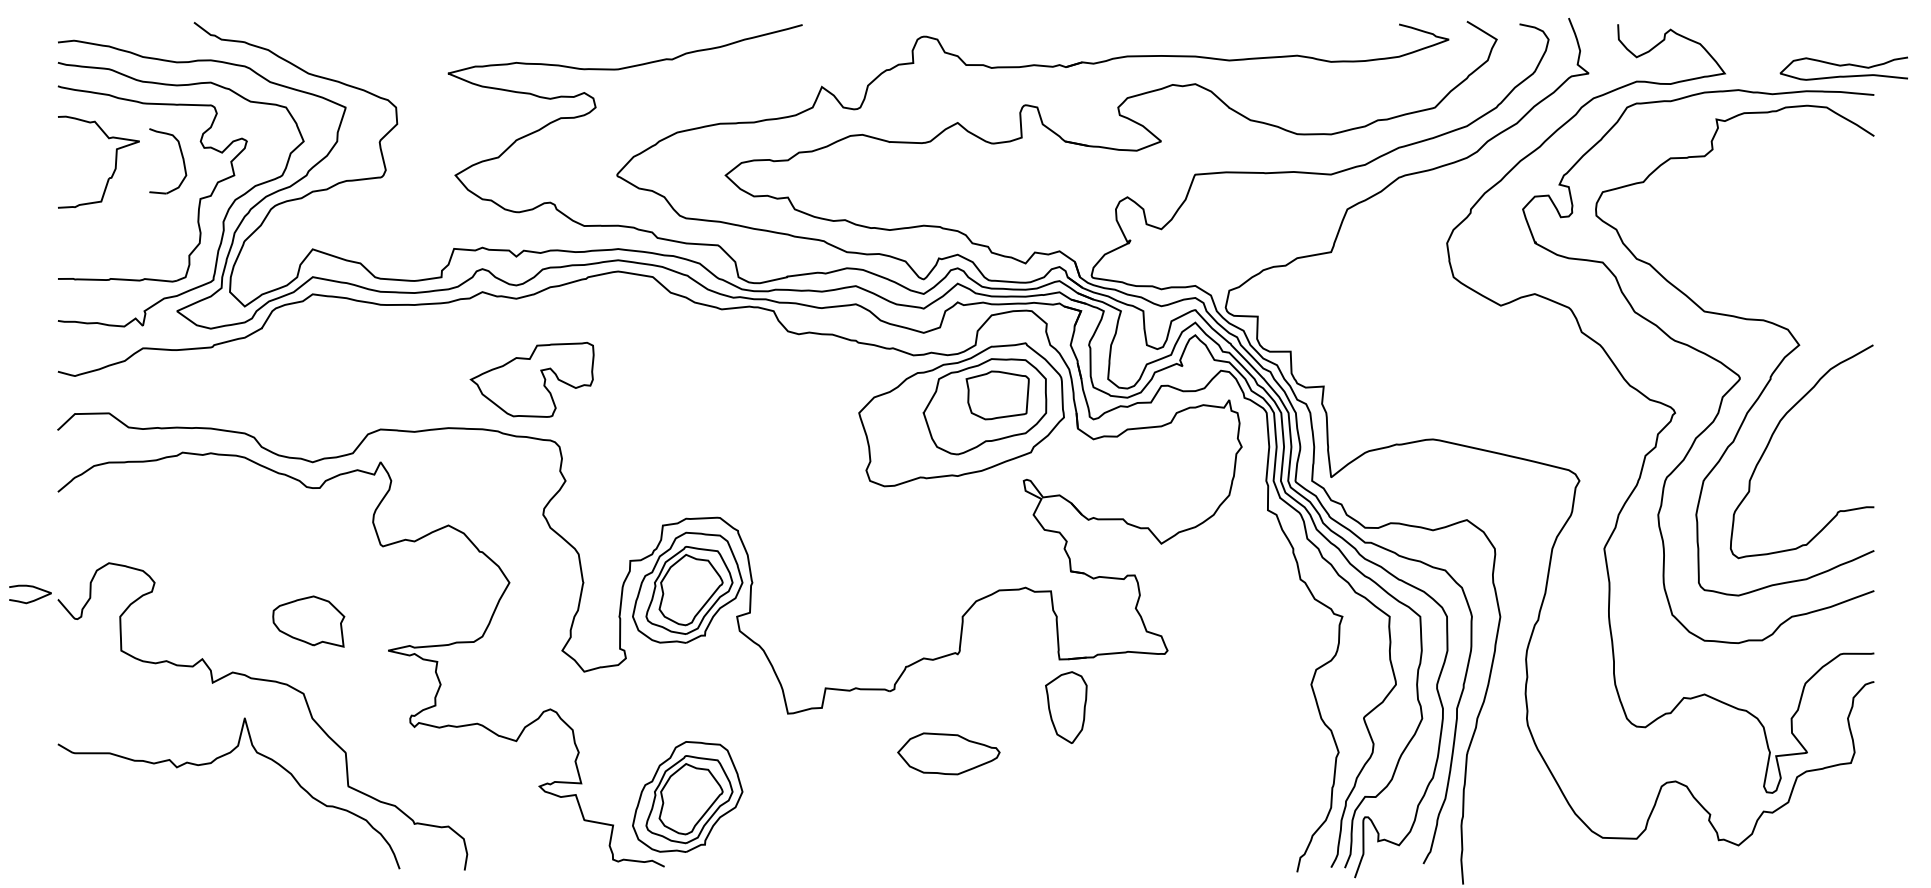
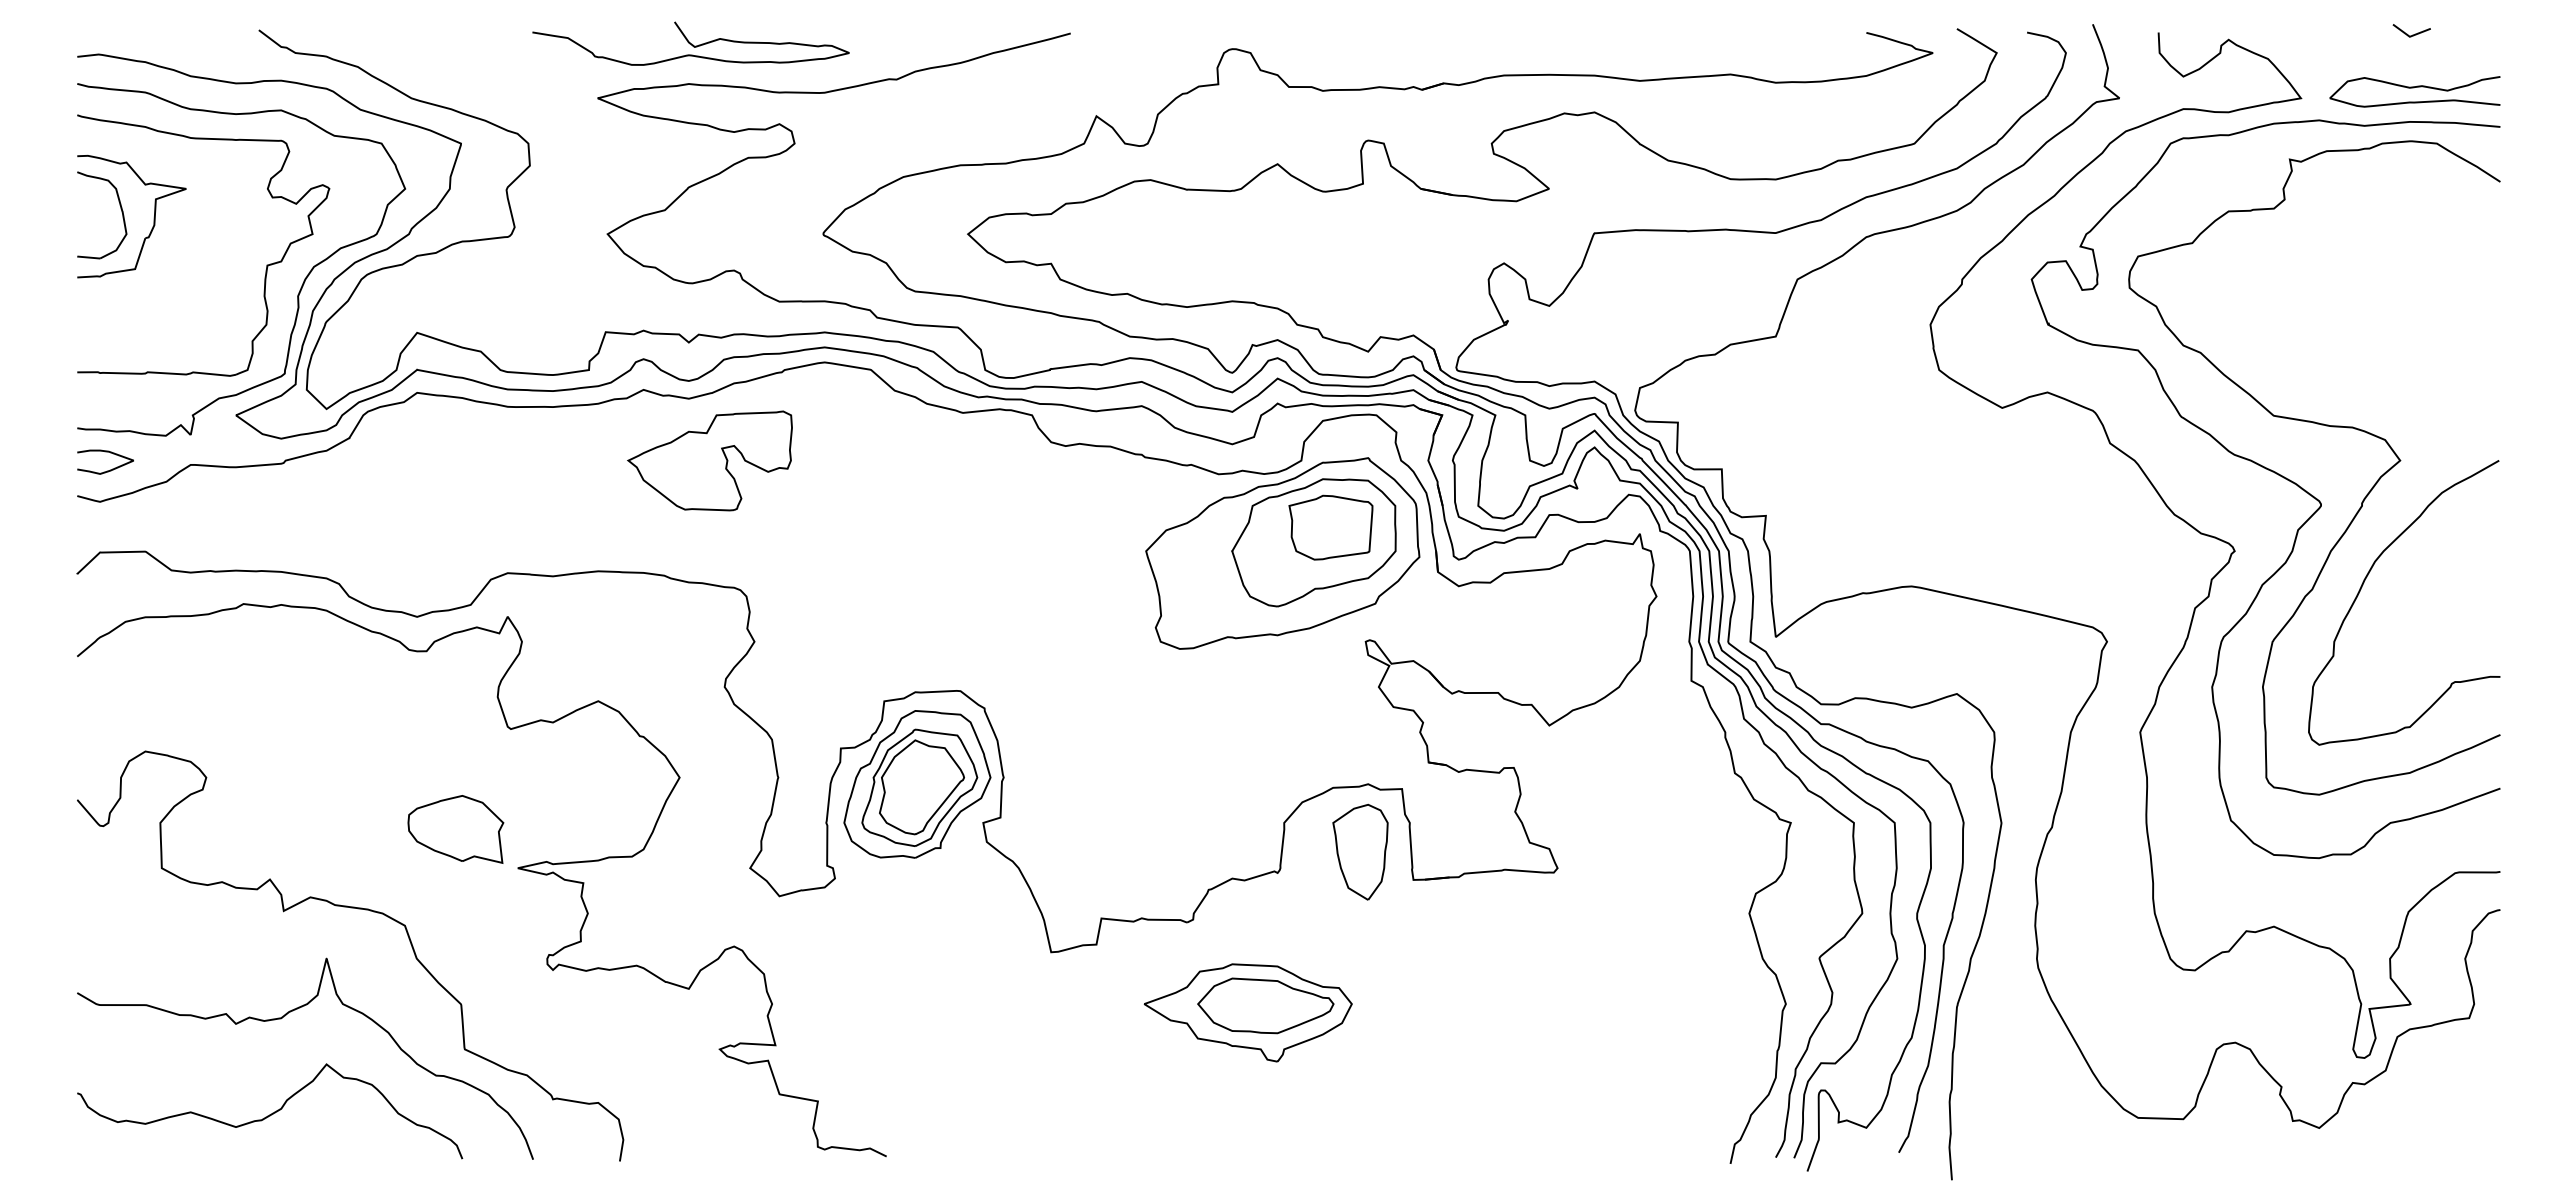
line: (1808, 25) -> (2412, 34), added
curve: (517, 32) -> (690, 43), added
curve: (1843, 66) -> (2414, 88), moved
part: (181, 156) -> (120, 209), moved
part: (531, 379) -> (709, 460), moved
curve: (30, 587) -> (105, 452), moved
part: (308, 621) -> (455, 829), moved
part: (1066, 707) -> (1360, 851), moved
part: (935, 758) -> (1247, 1012), added
part: (687, 797) -> (917, 1063), removed
curve: (204, 833) -> (272, 1112), added

